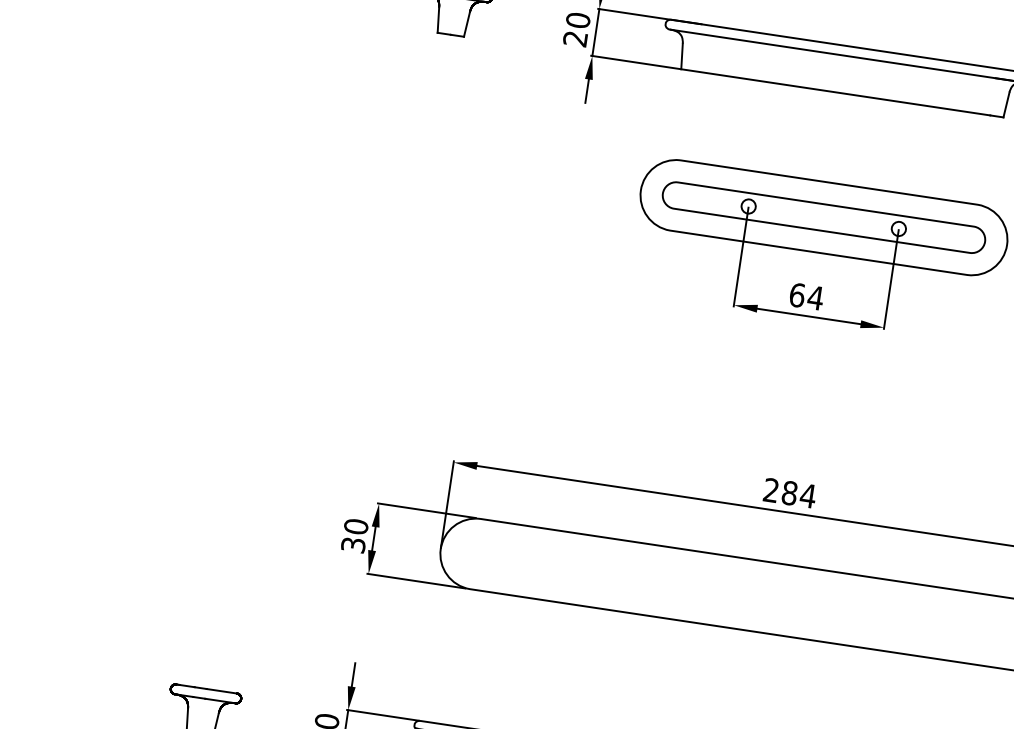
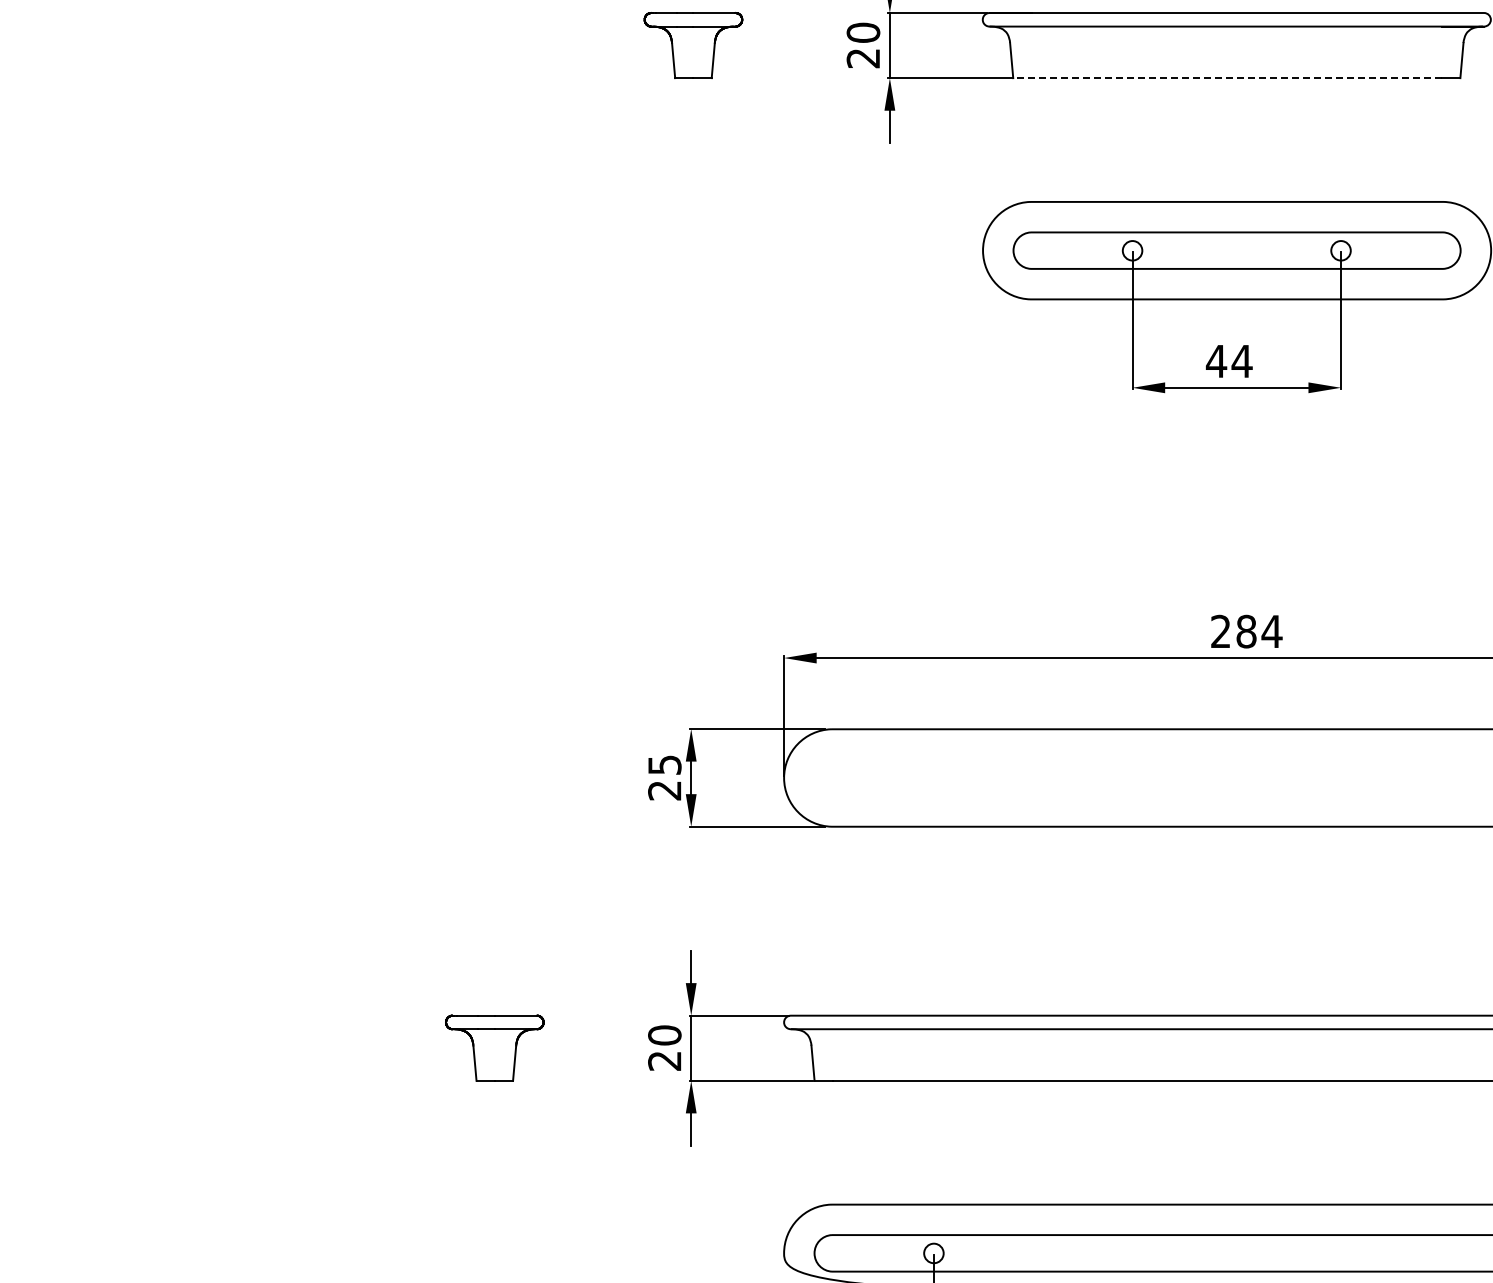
line: (835, 92) -> (1227, 78), solid -> dashed
text: (797, 295) -> (1216, 361), 64 -> 44
text: (354, 535) -> (664, 777), 30 -> 25

